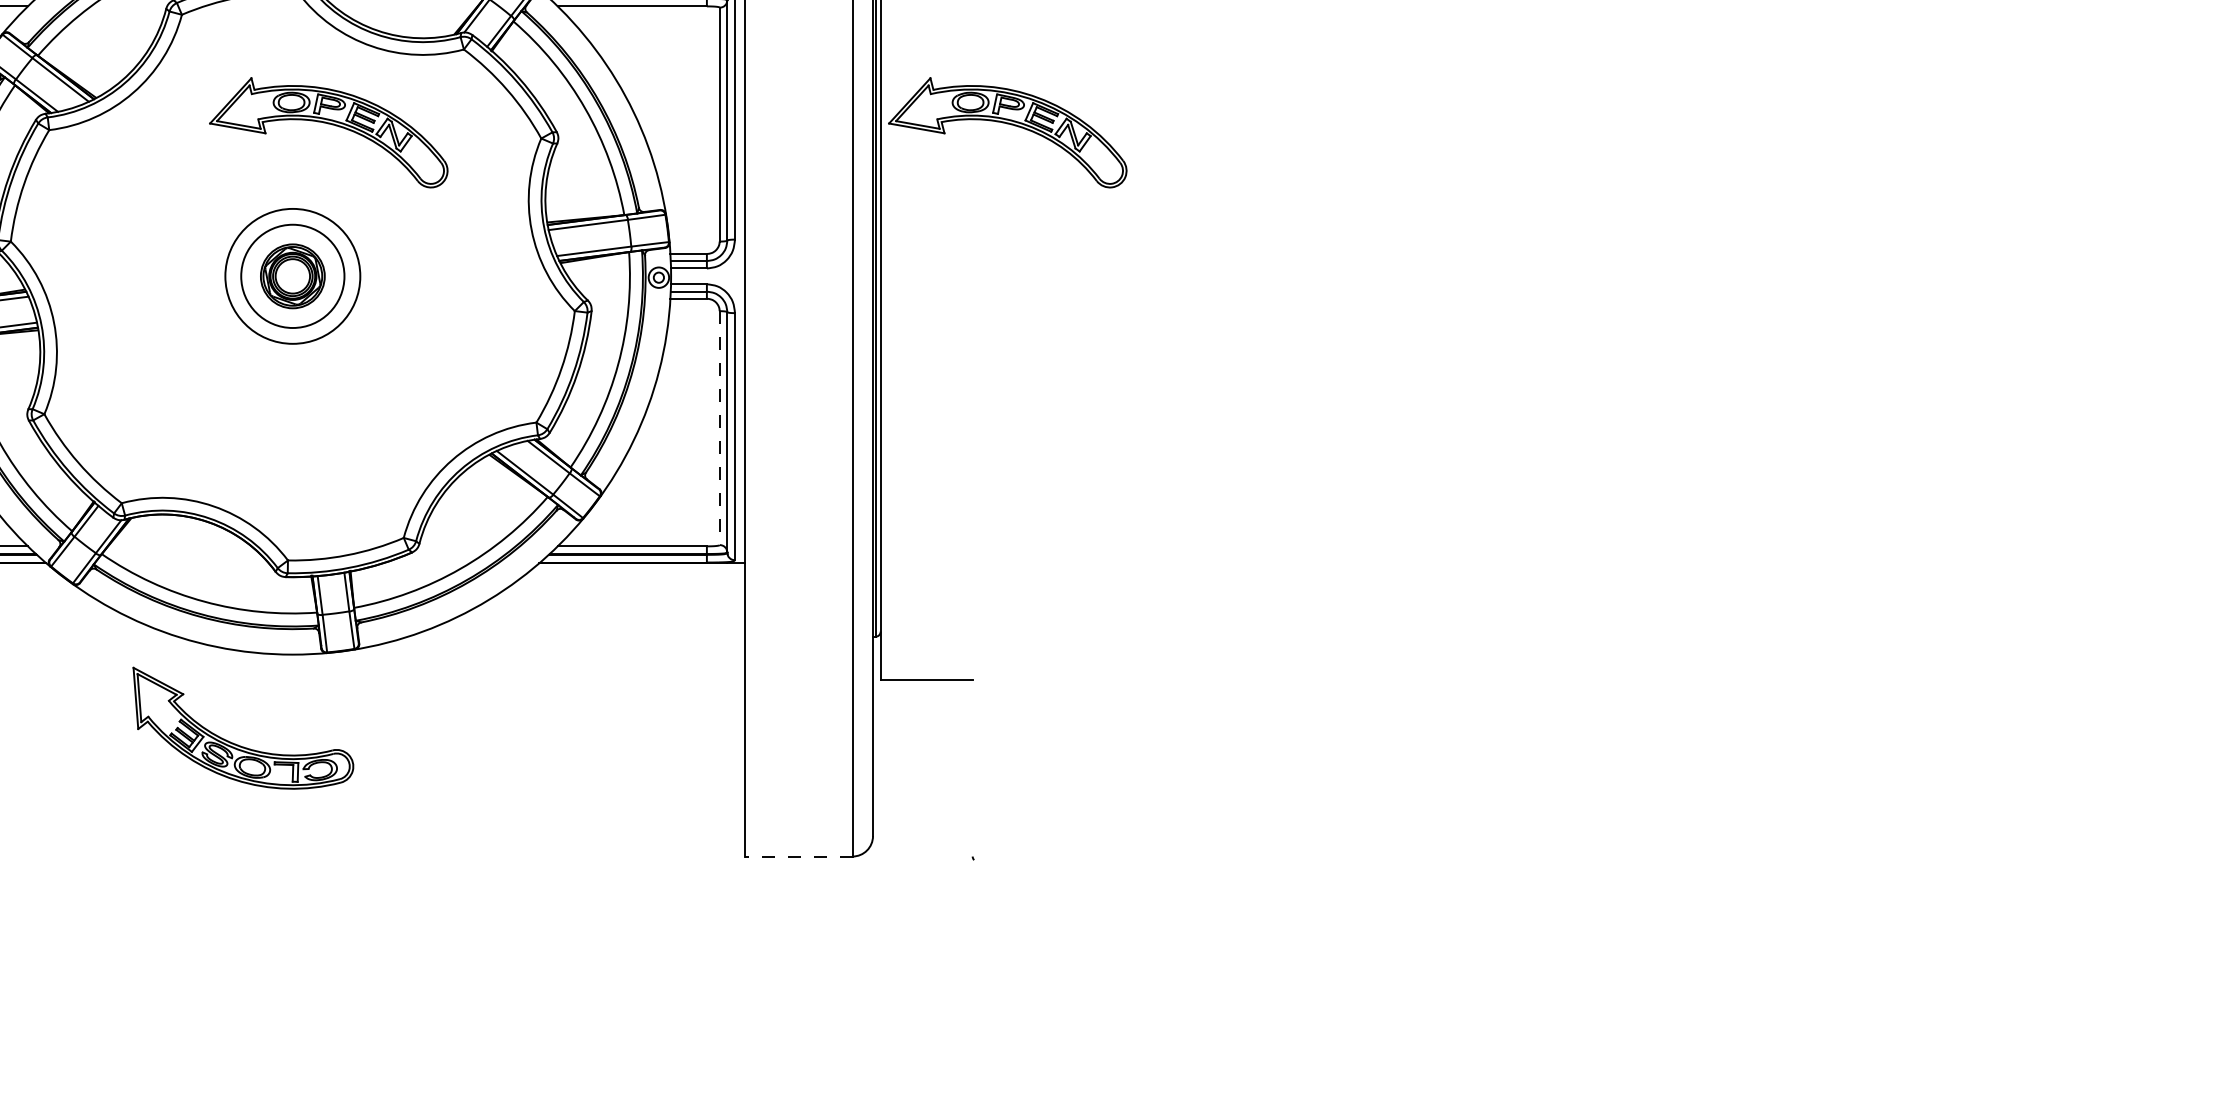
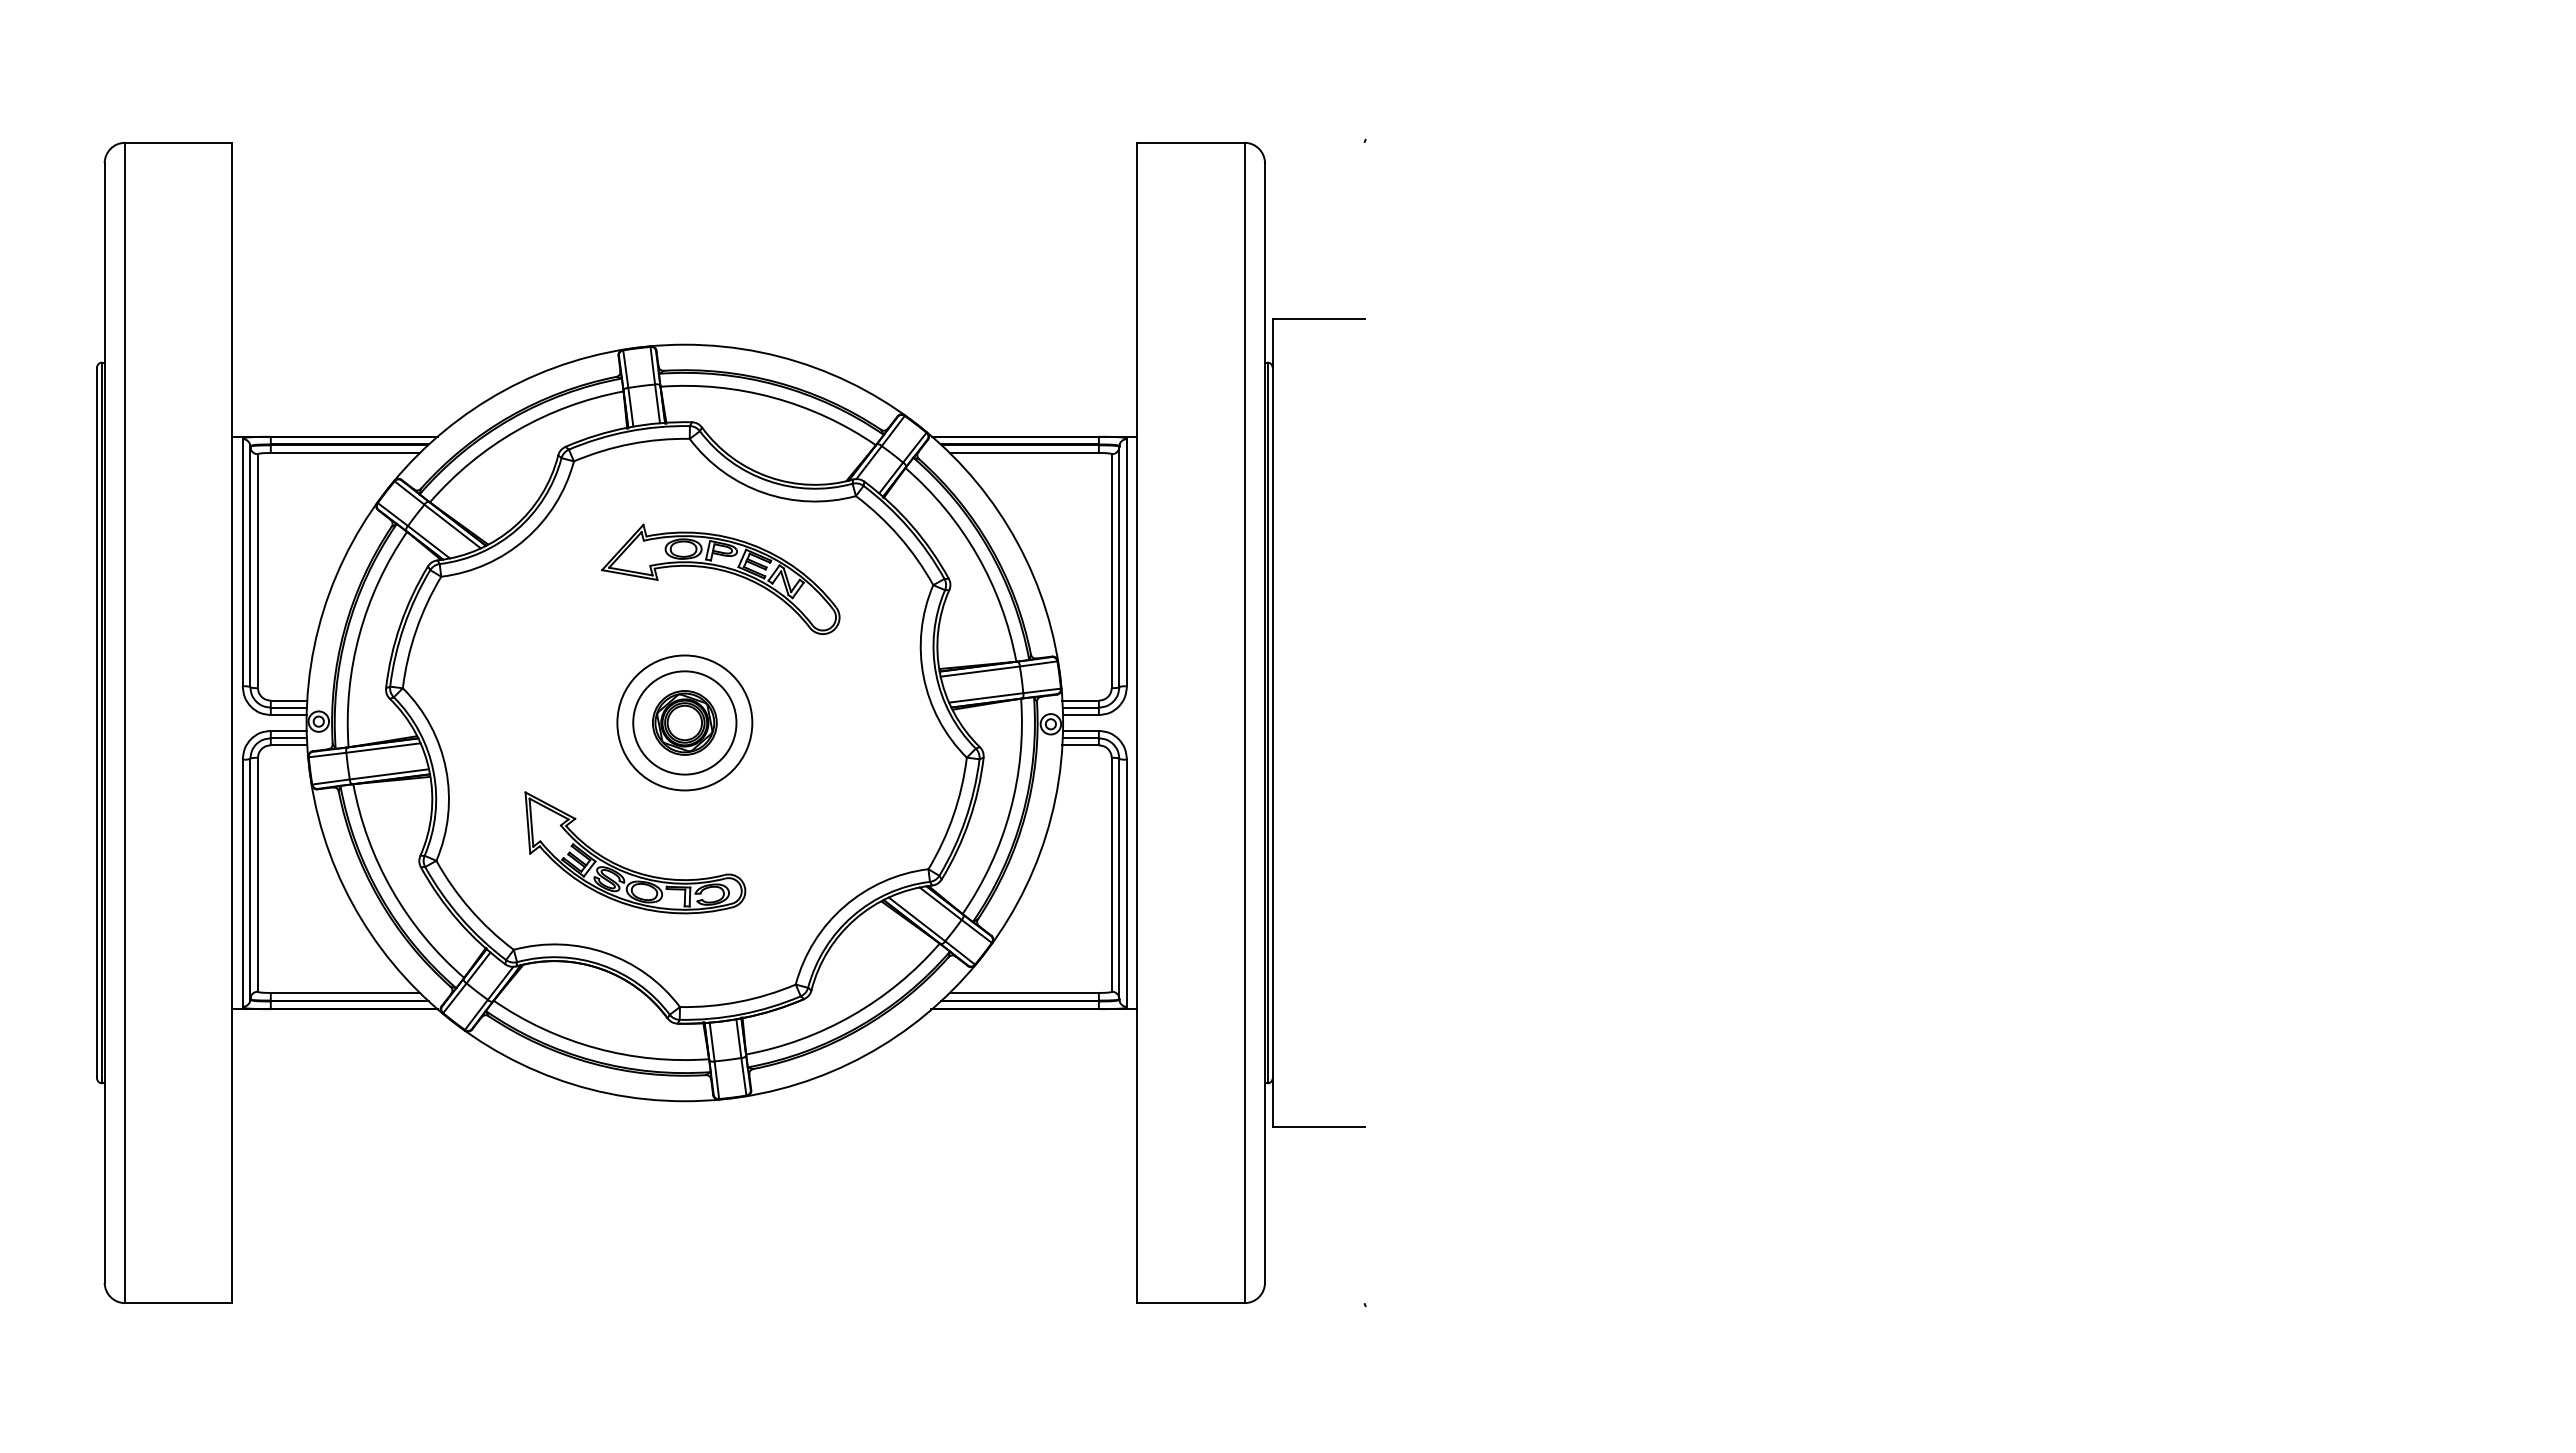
part: (1008, 124) -> (1400, 571), removed
line: (719, 427) -> (1111, 874), dashed -> solid
part: (236, 743) -> (628, 868), moved
line: (798, 856) -> (1190, 1303), dashed -> solid

